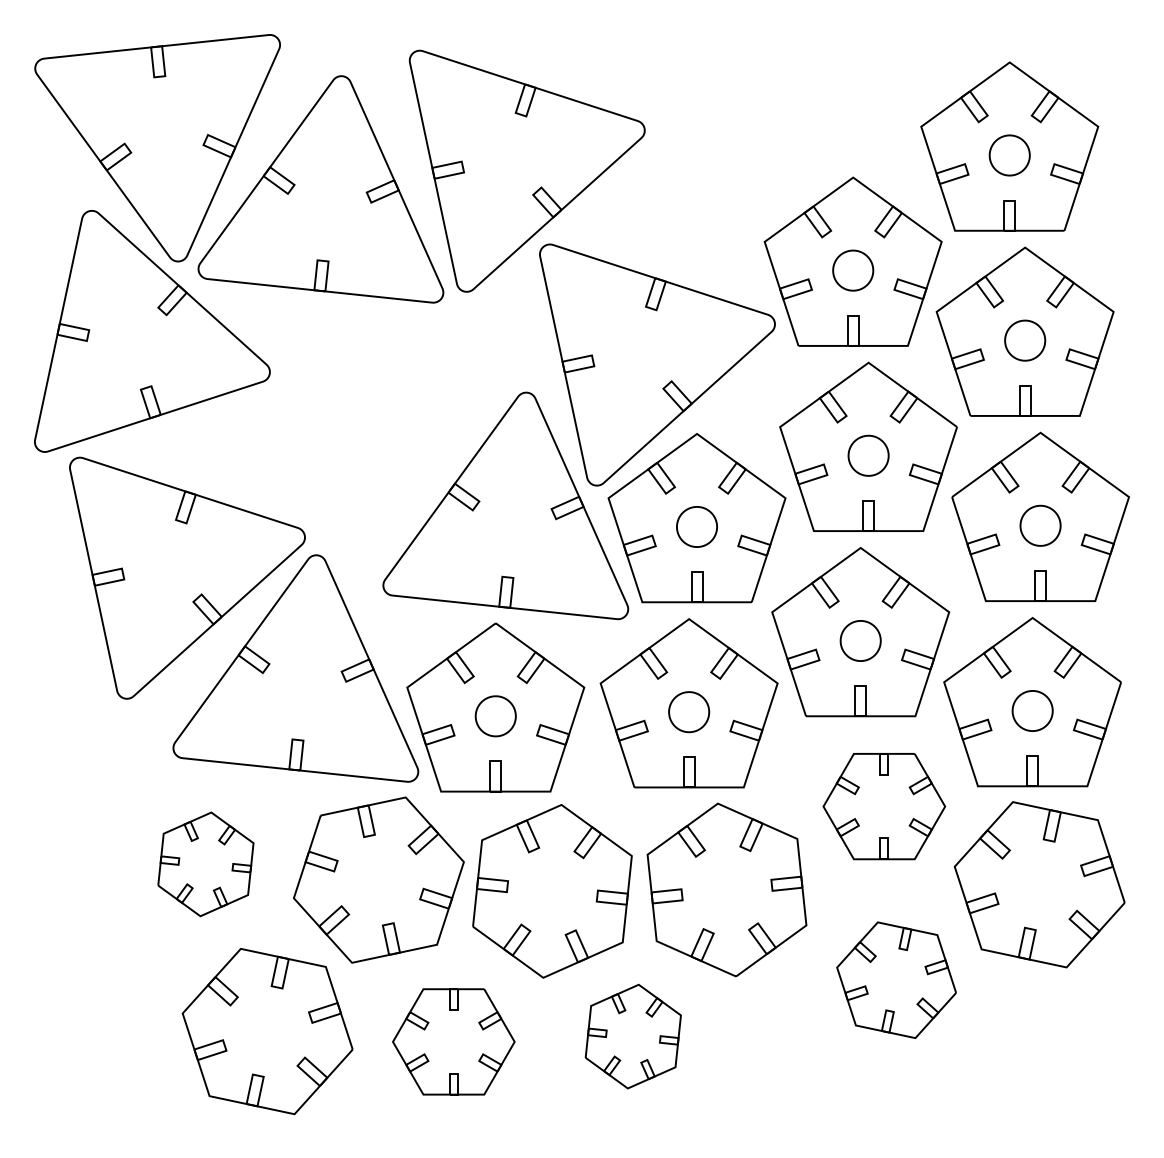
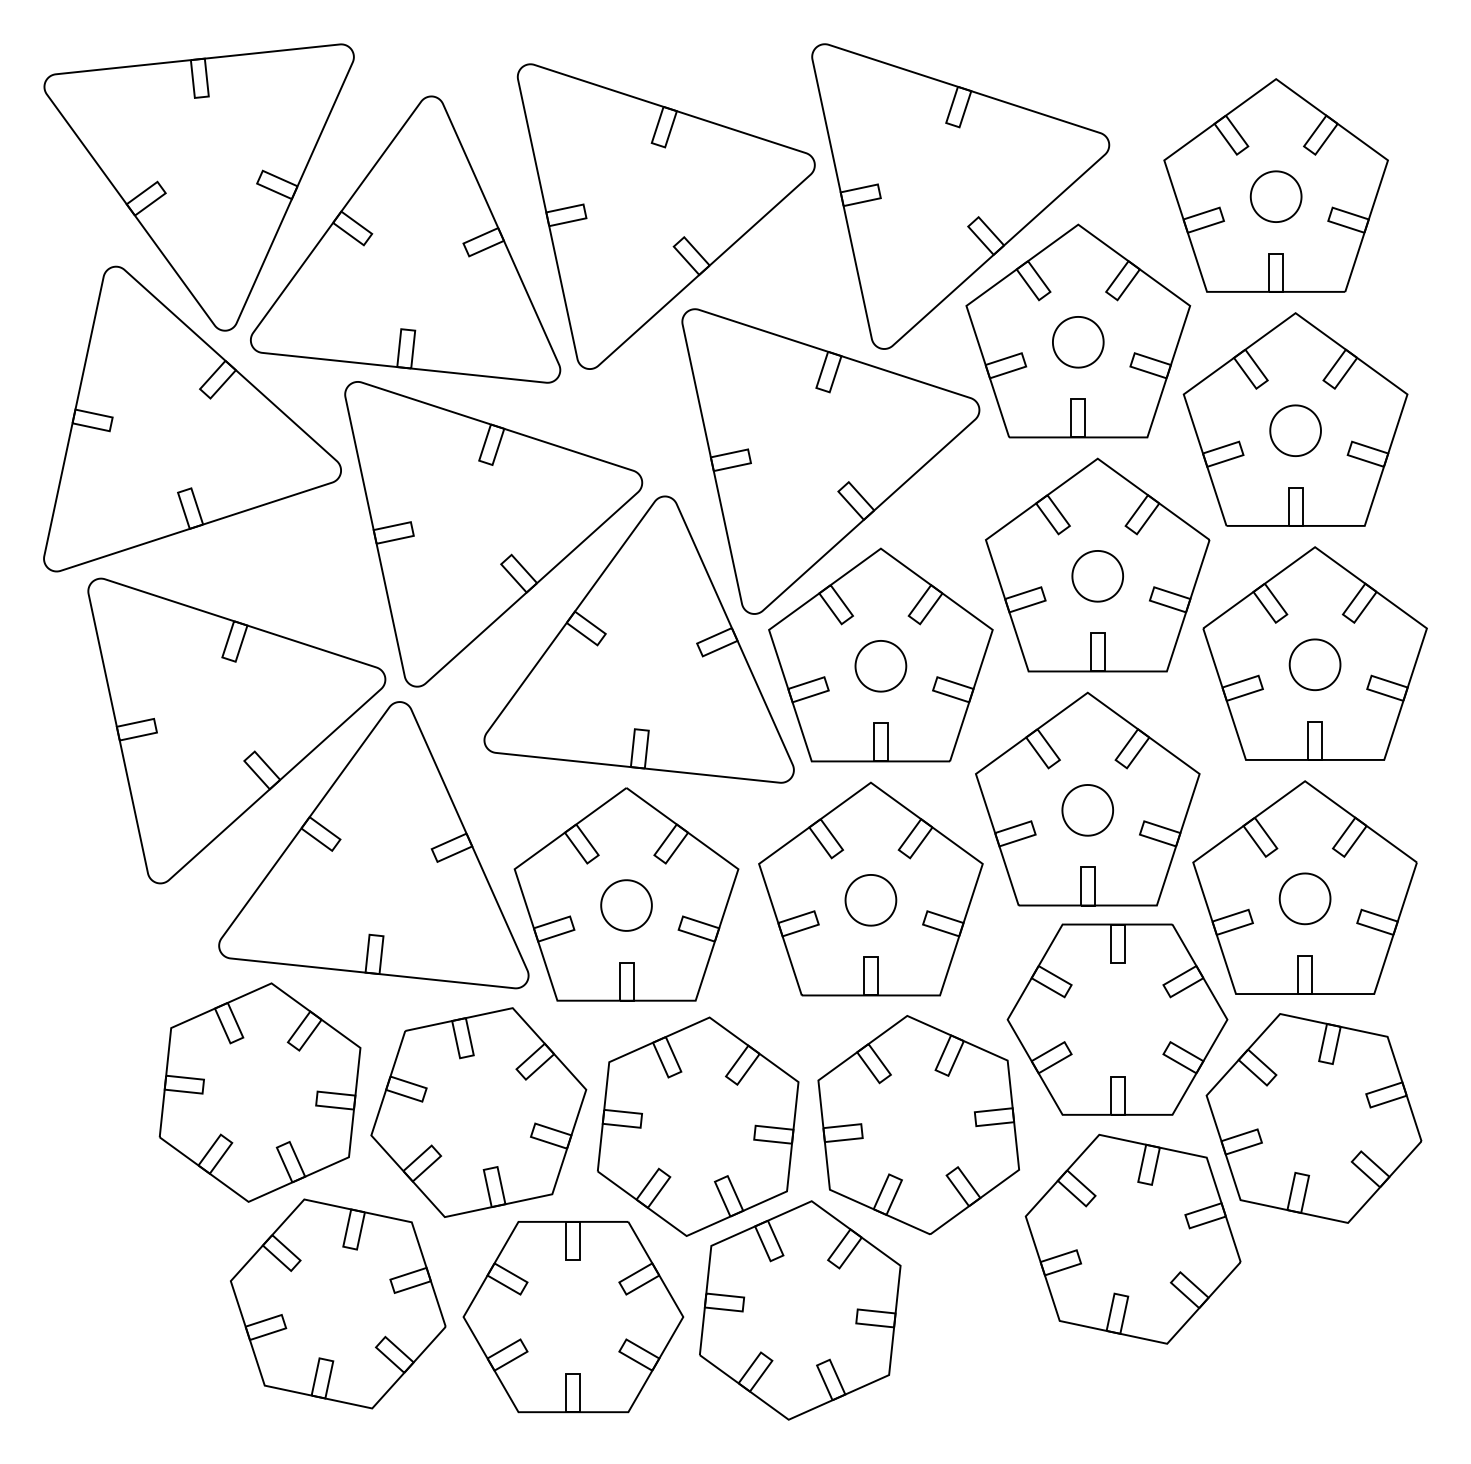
part: (759, 155) -> (959, 196), added
part: (390, 422) -> (493, 534), added
part: (884, 806) -> (1117, 1019), size x1.43
part: (205, 864) -> (259, 1092), size x1.67
part: (896, 979) -> (1132, 1238), size x1.43
part: (633, 1036) -> (800, 1310), size x1.67
part: (453, 1041) -> (573, 1316), size x1.43

